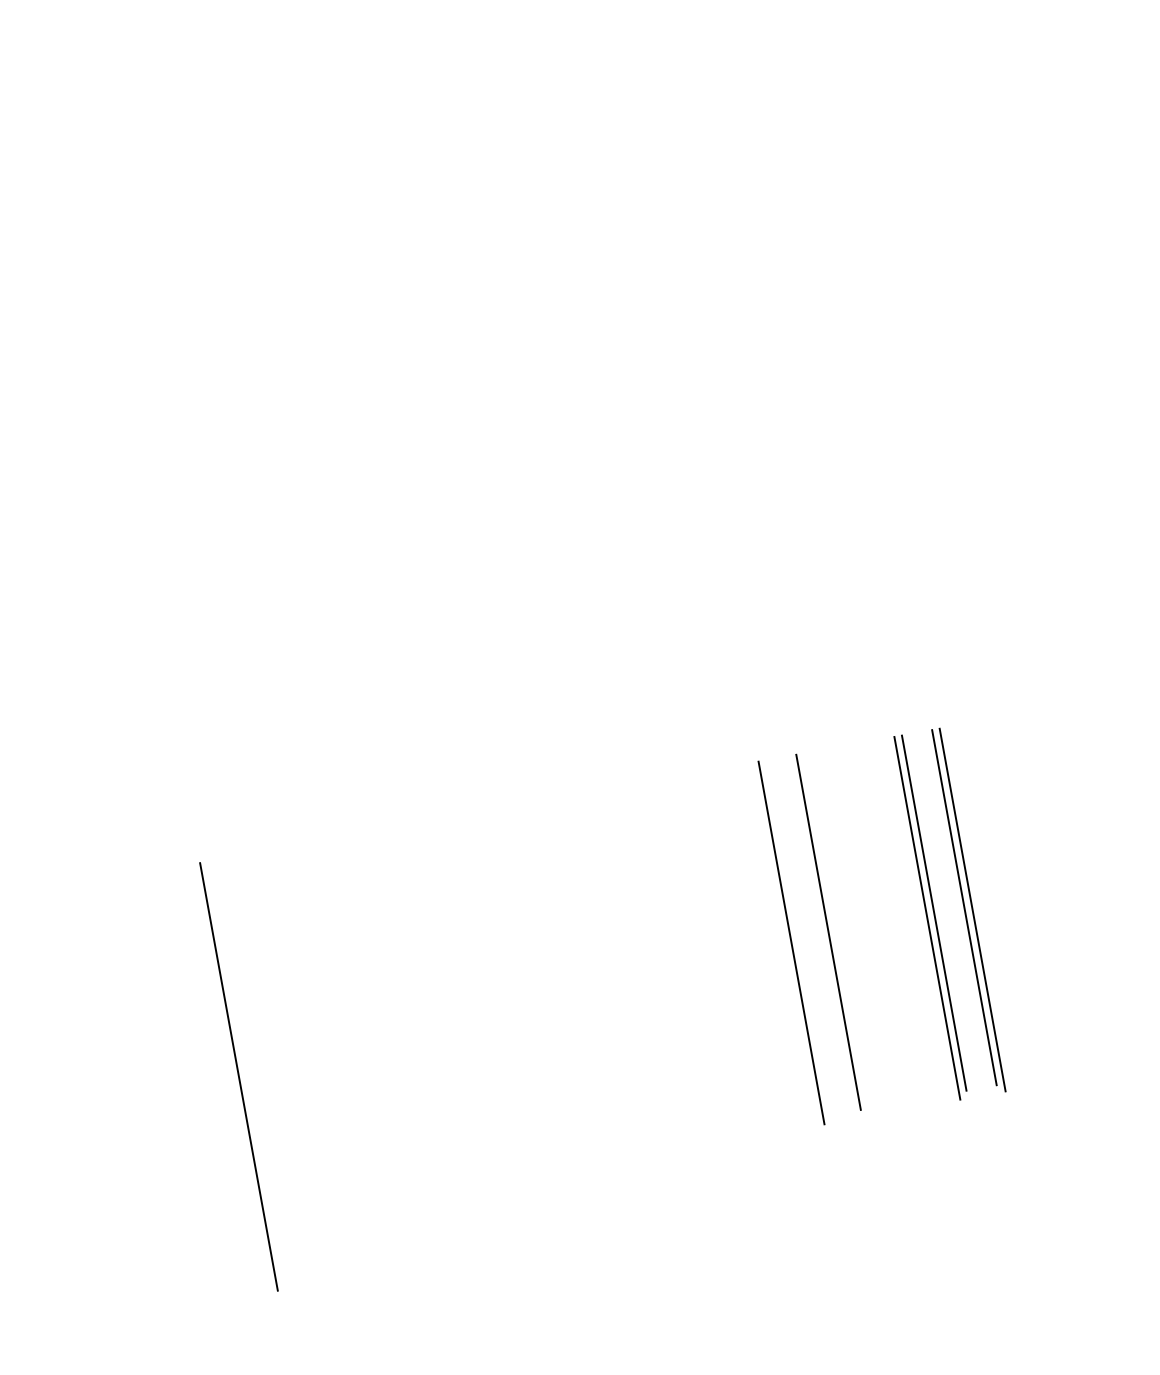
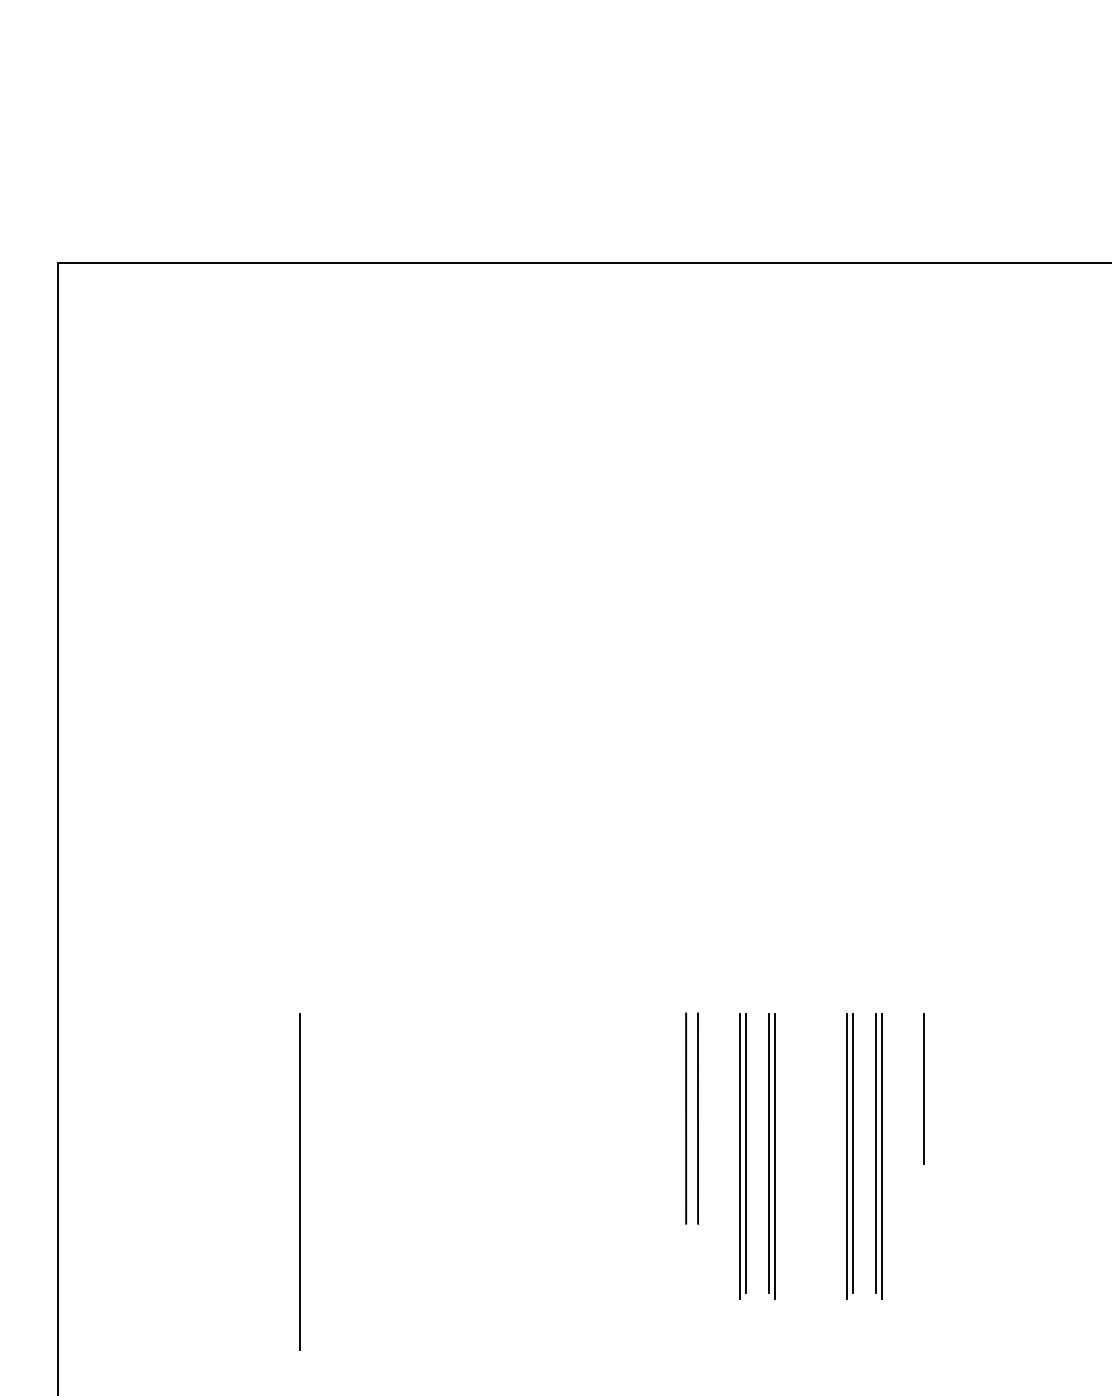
line: (1009, 814) -> (923, 1088), added
line: (730, 904) -> (698, 1118), added
line: (715, 907) -> (686, 1118), added
line: (837, 934) -> (775, 1156), added
line: (798, 938) -> (745, 1153), added

